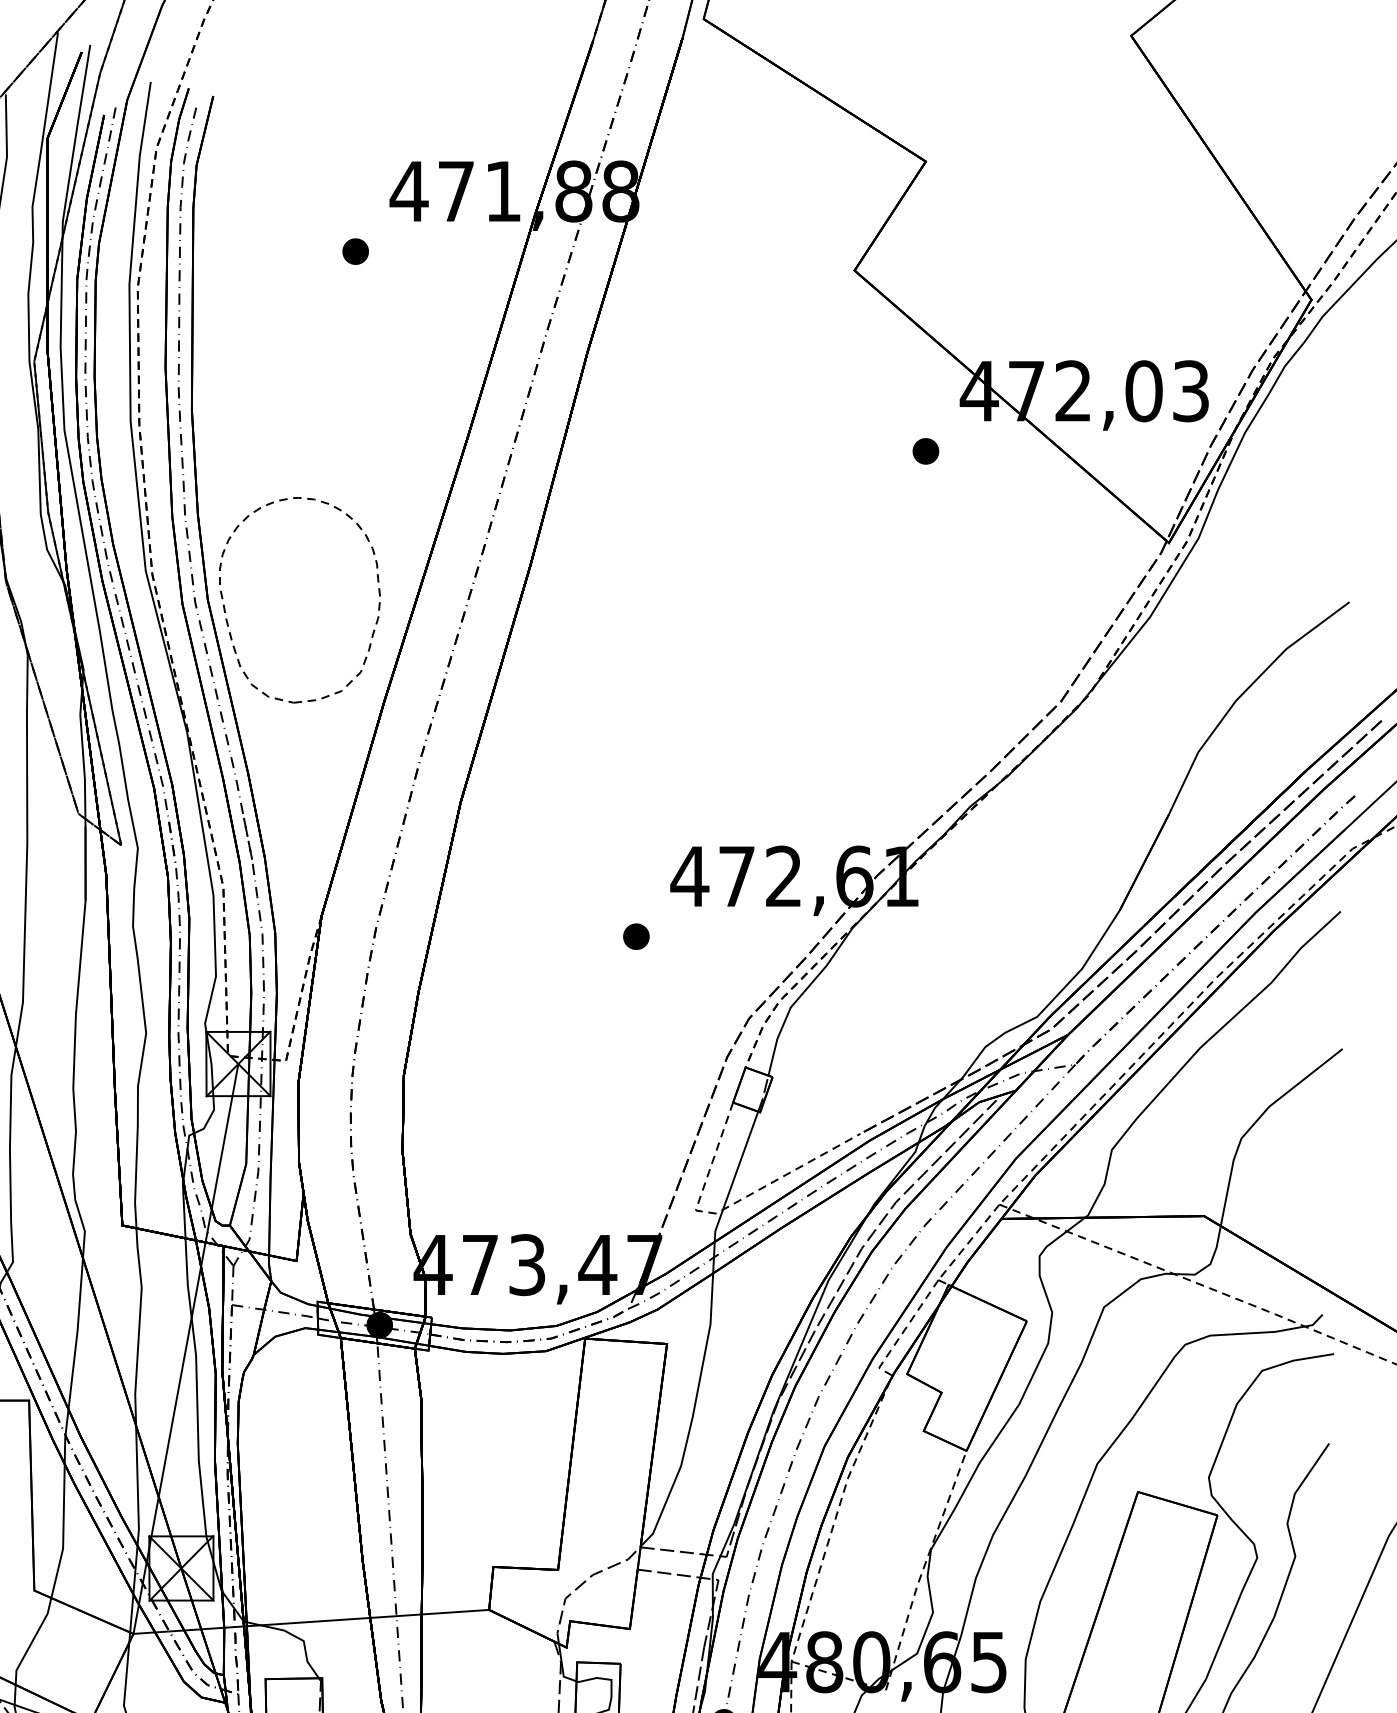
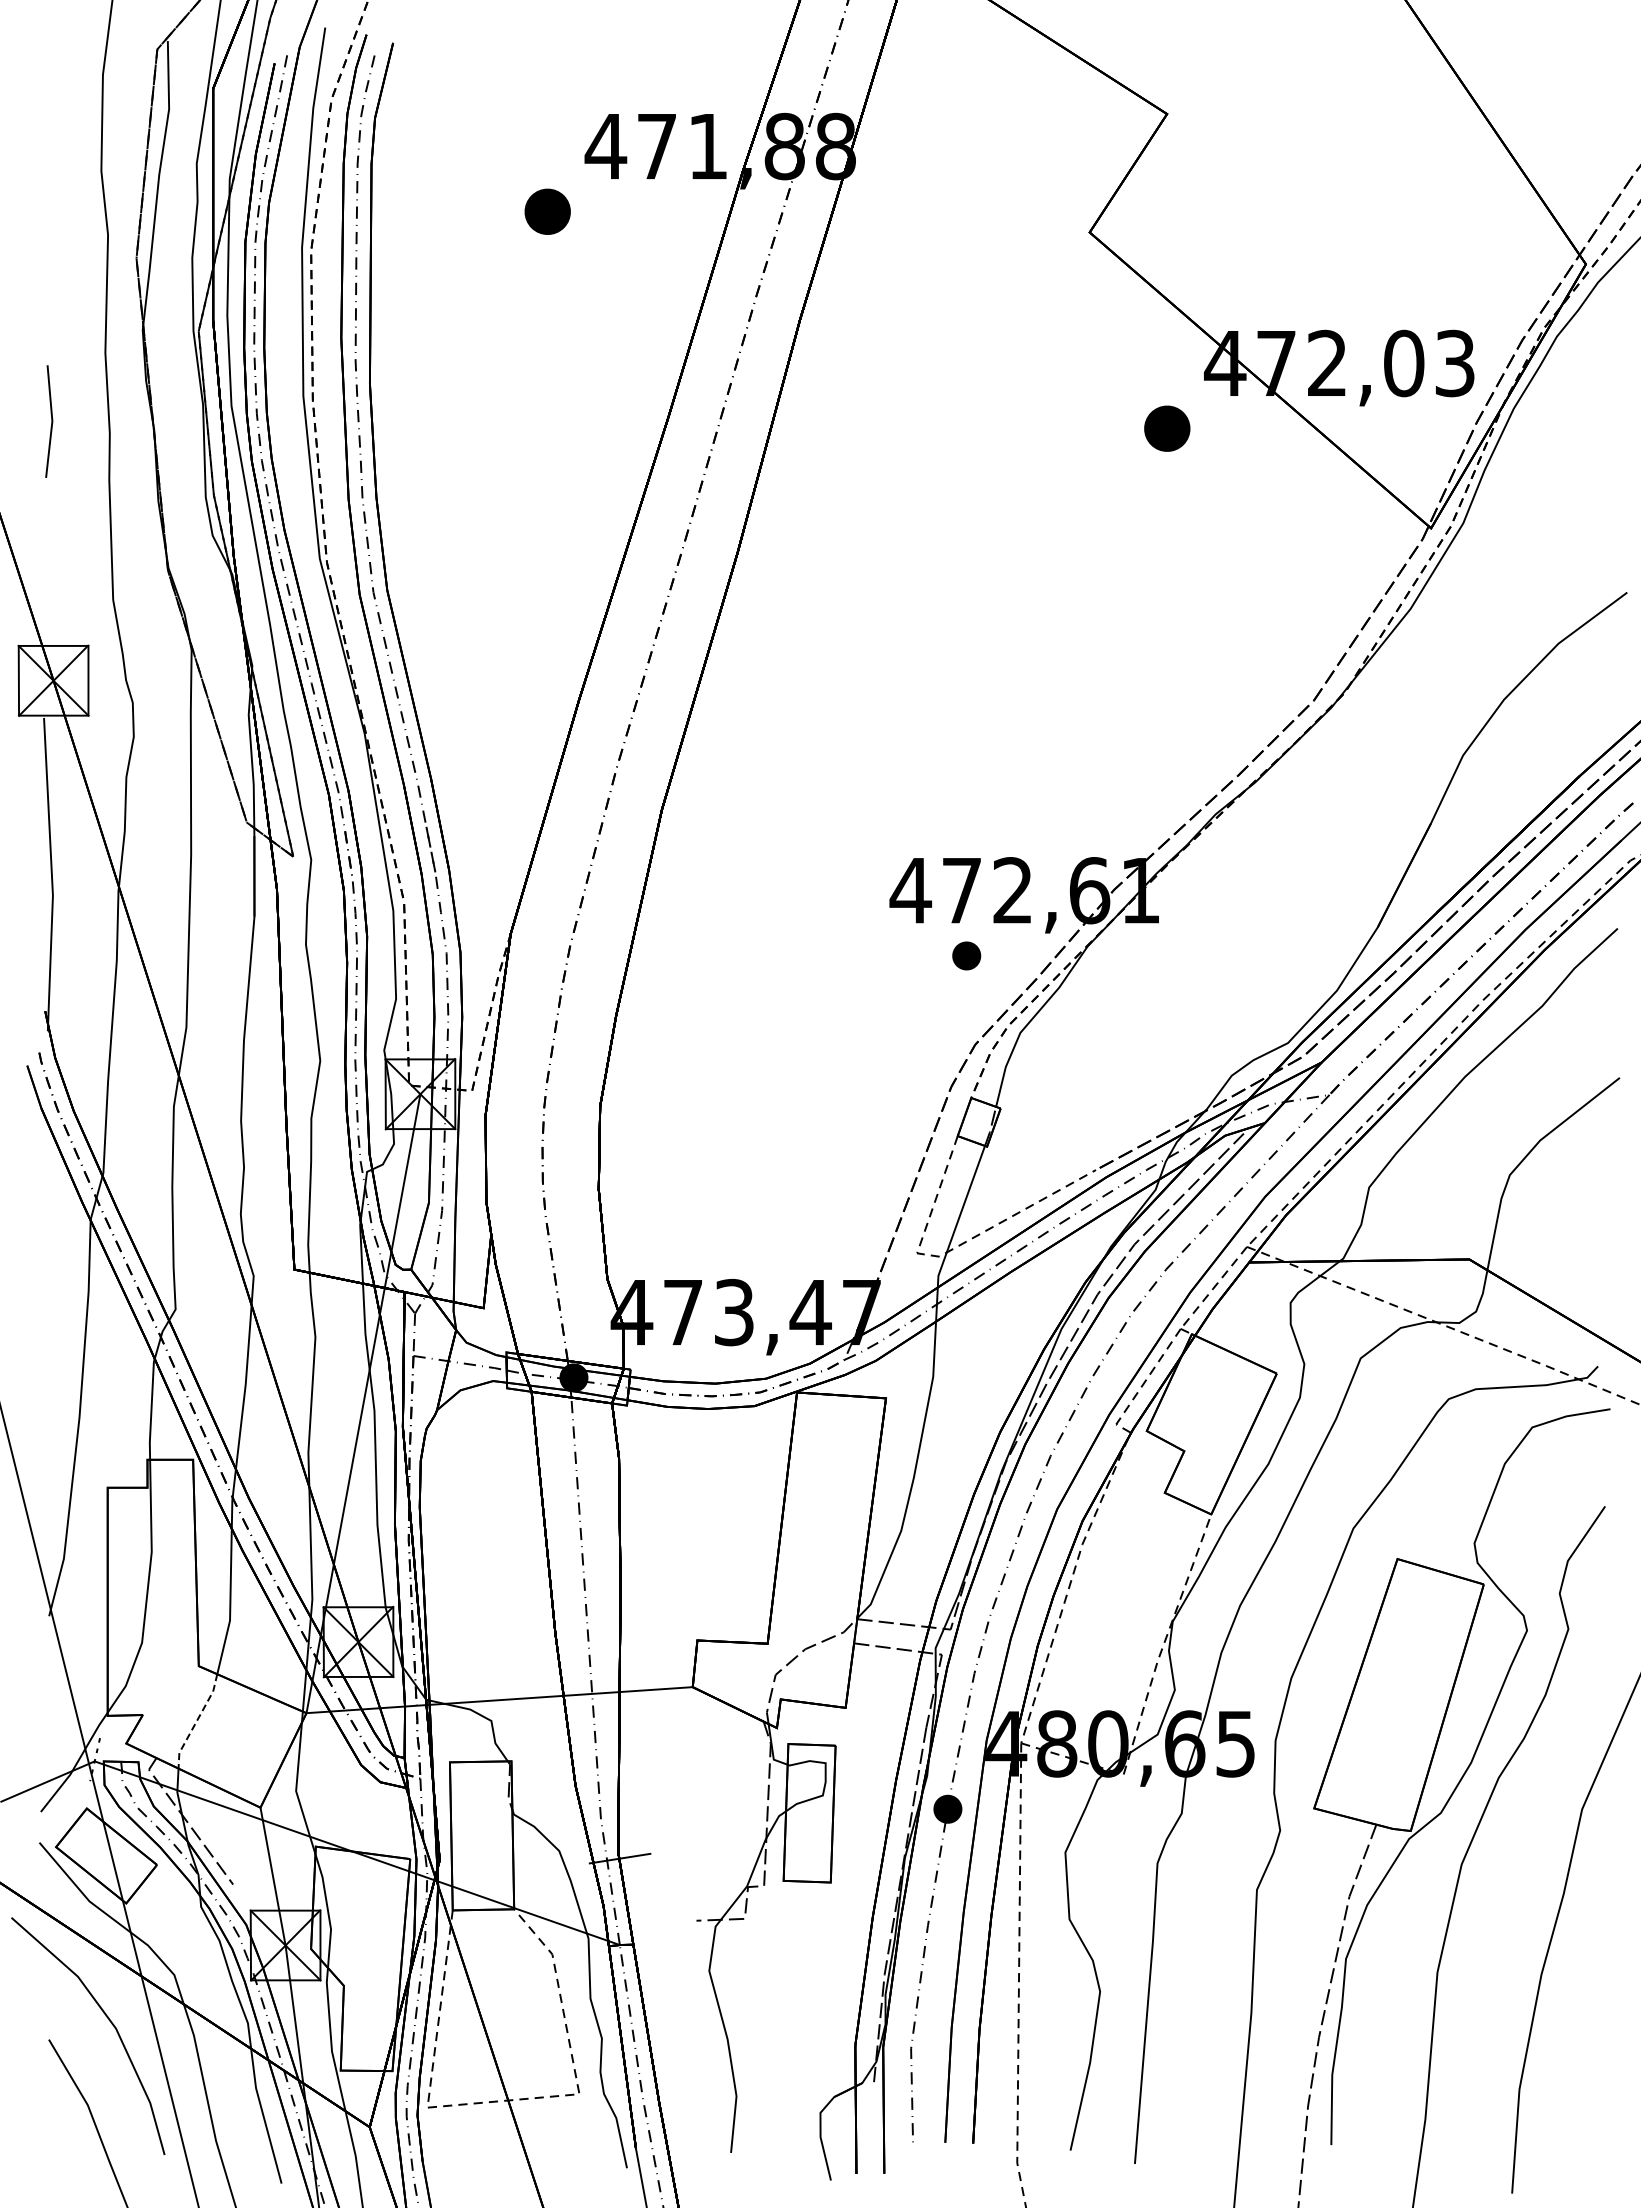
part: (355, 251) -> (547, 211), size x1.6
part: (925, 451) -> (1166, 428), size x1.6
part: (227, 618) -> (408, 610), removed
part: (636, 936) -> (966, 955), moved
line: (32, 1641) -> (196, 1721), solid -> dashed

